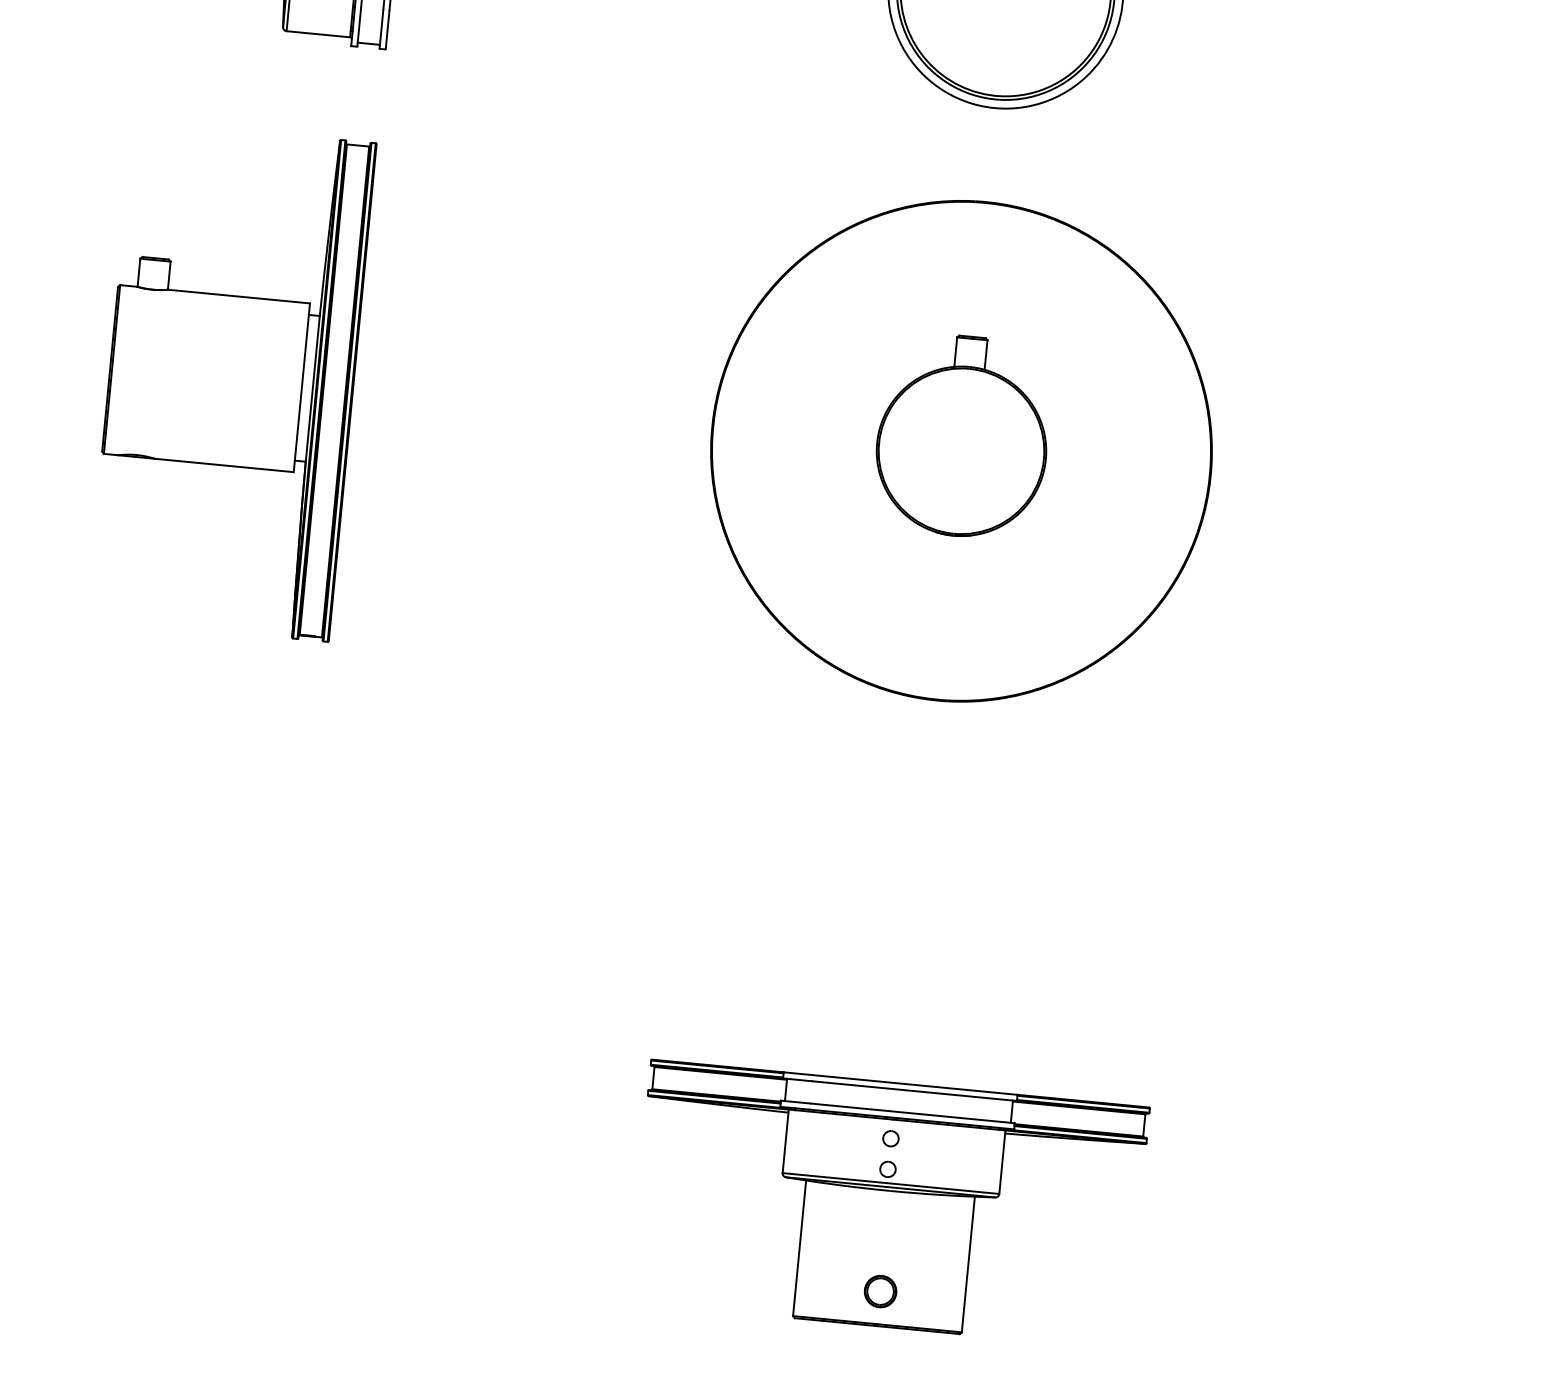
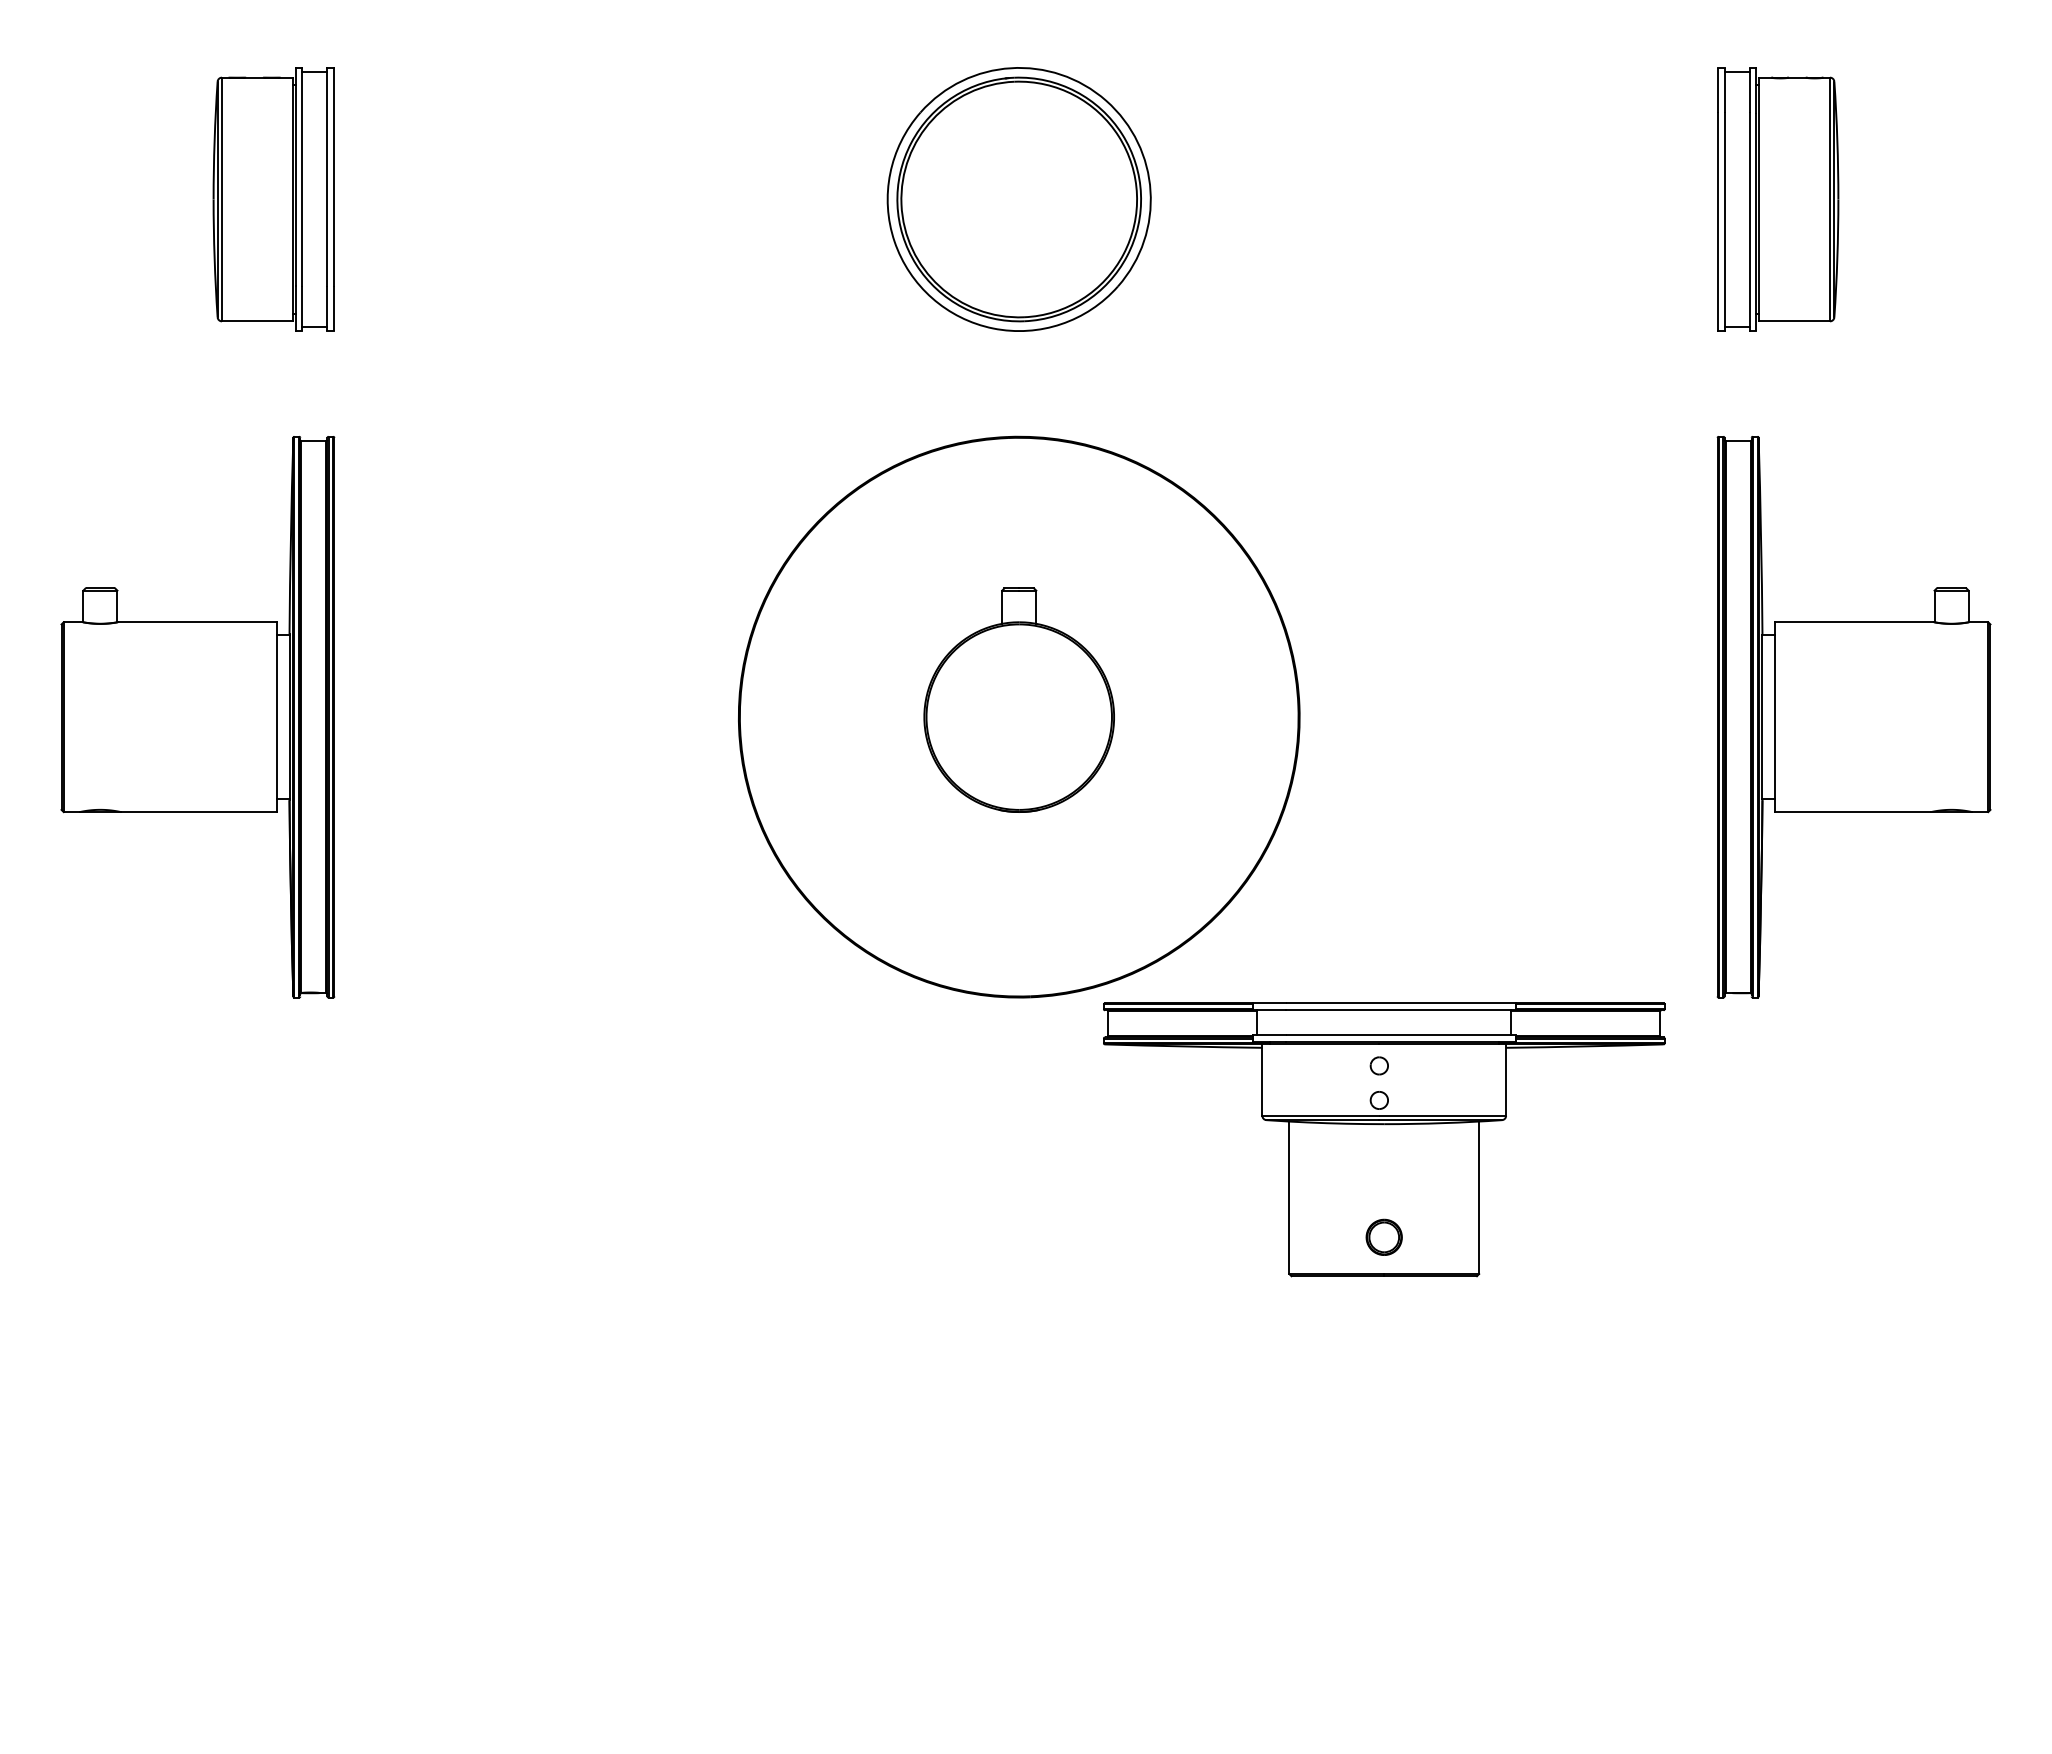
part: (889, 1204) -> (1384, 1139), moved

